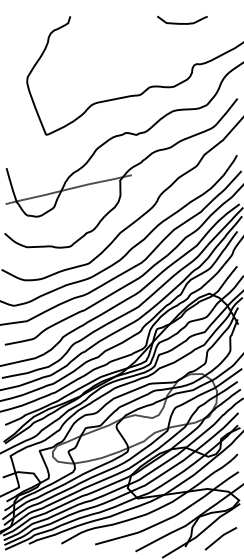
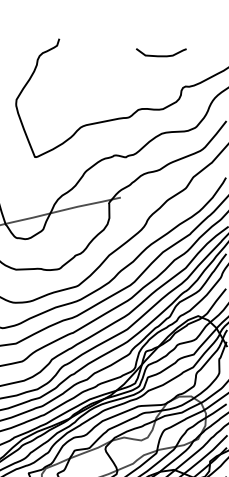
curve: (182, 23) -> (161, 55), moved

